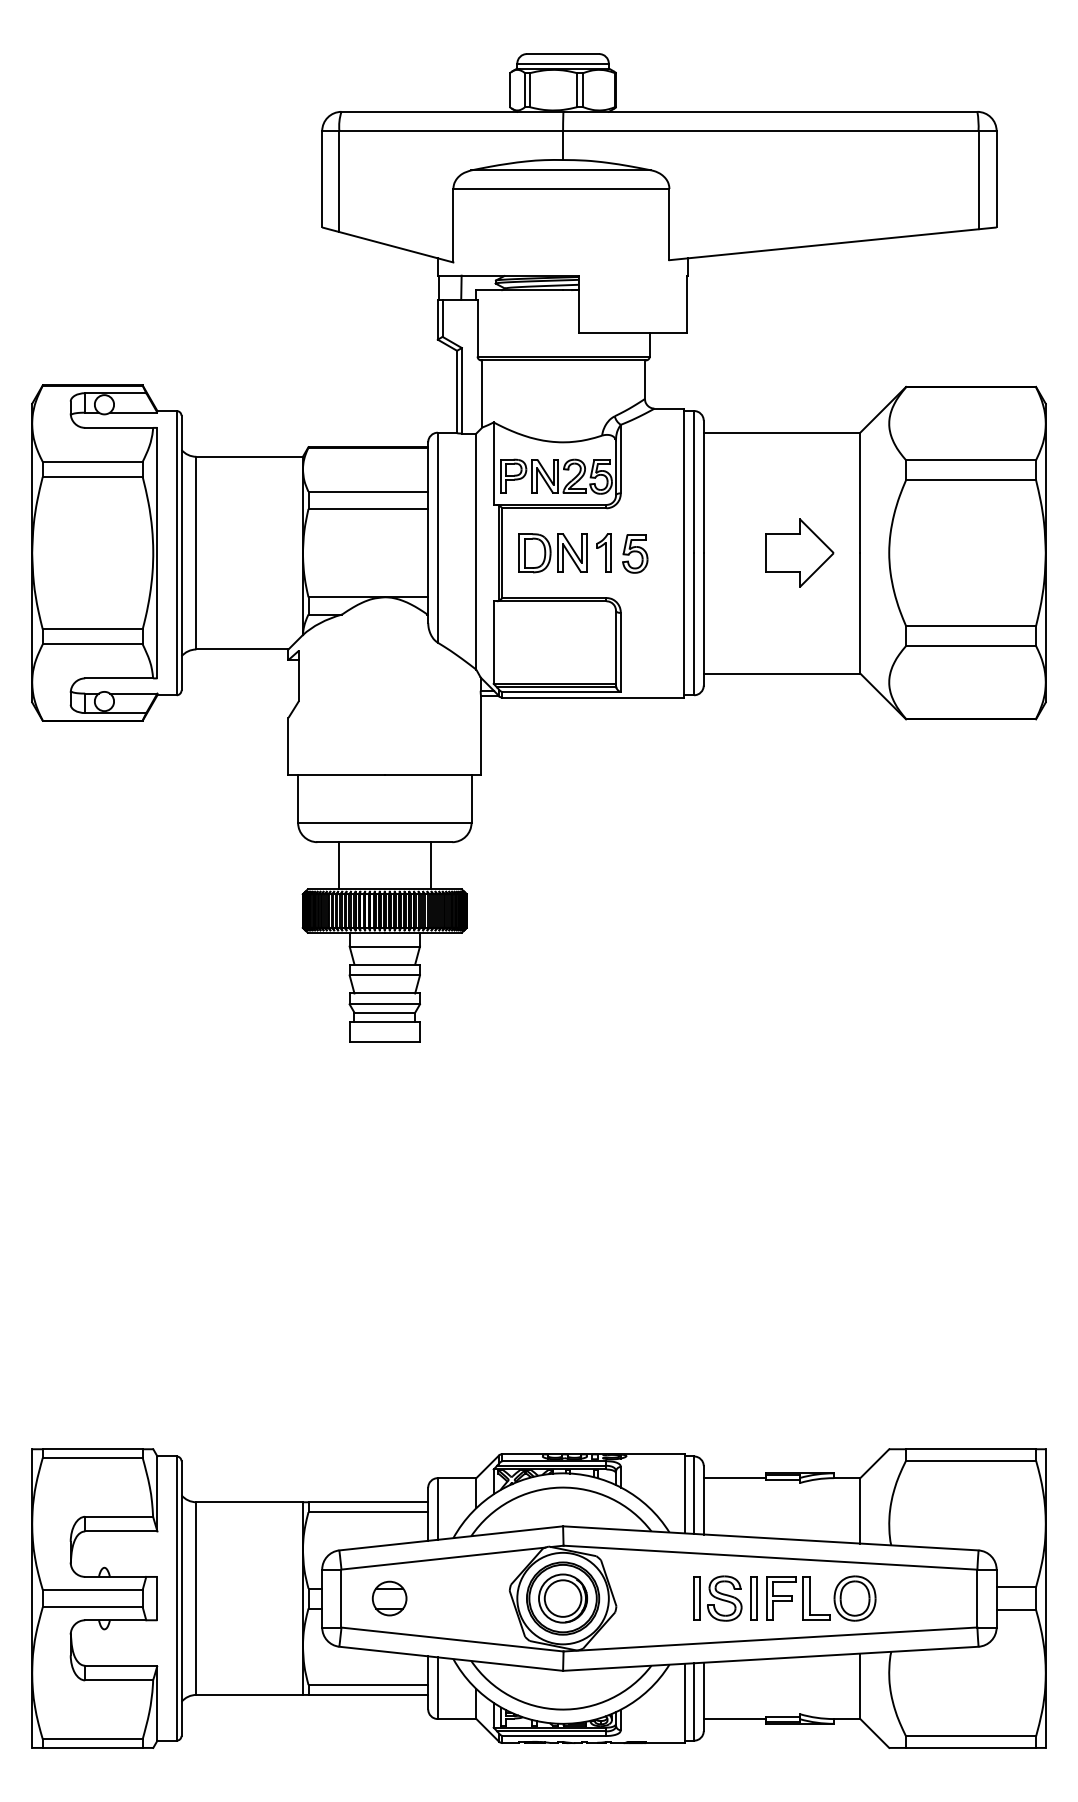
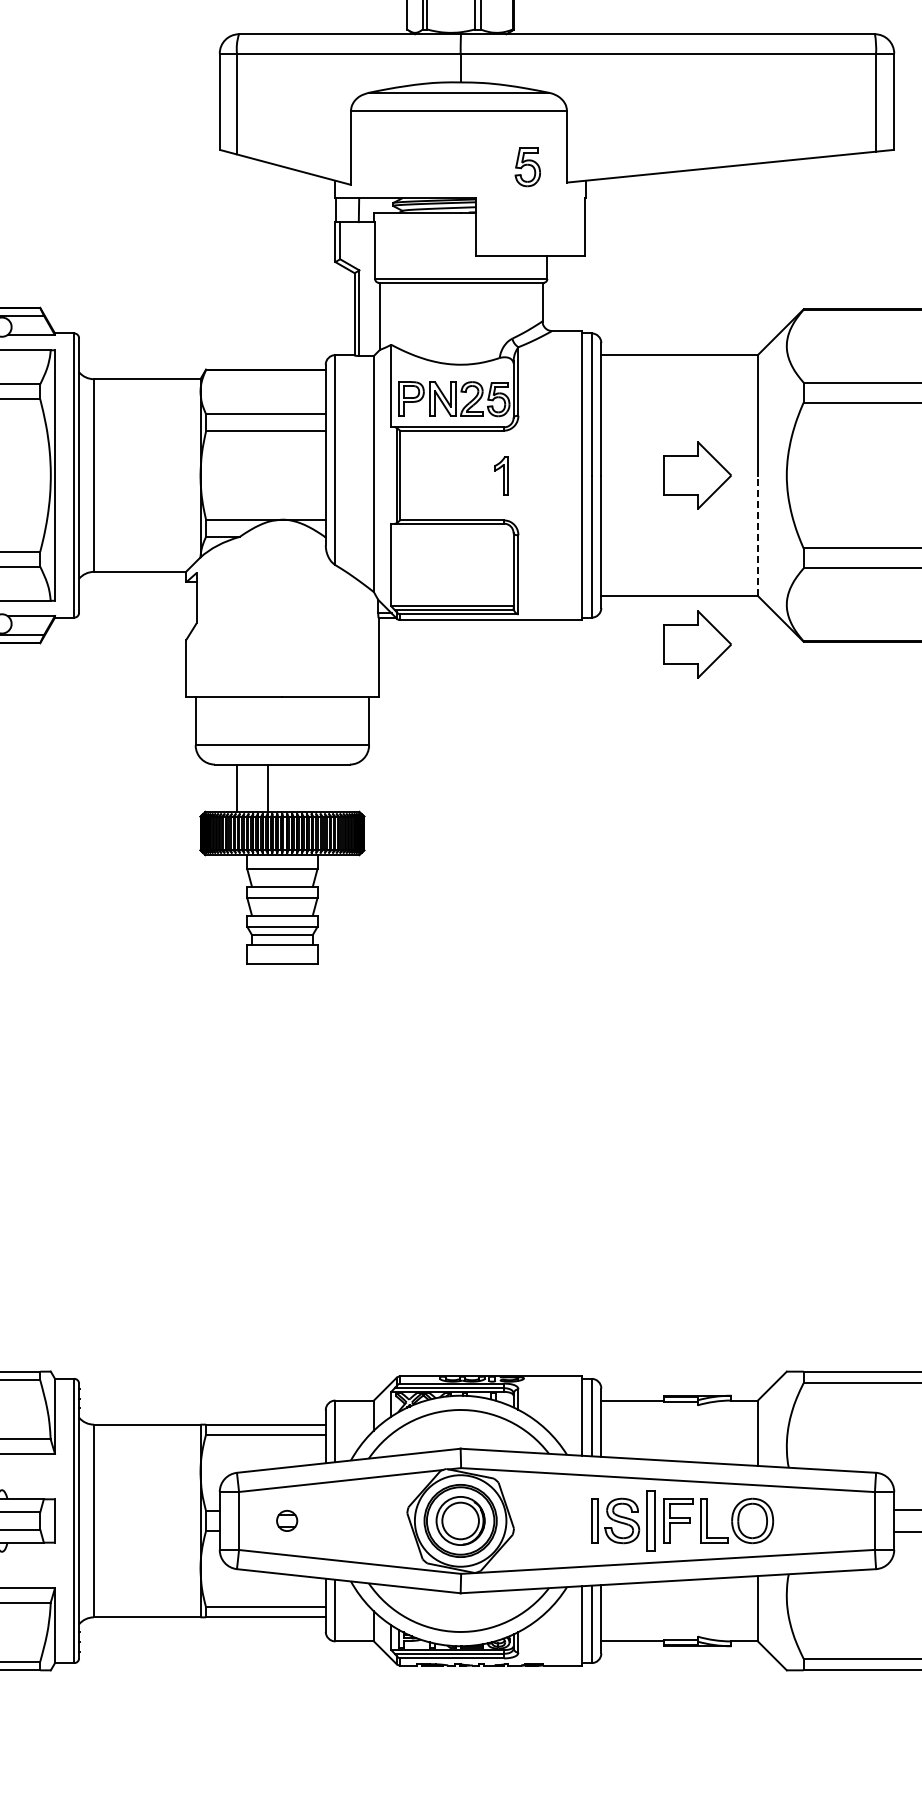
part: (552, 553) -> (450, 475), removed
part: (635, 553) -> (528, 166), moved
line: (860, 612) -> (758, 534), solid -> dashed
part: (799, 721) -> (697, 643), added
line: (430, 865) -> (268, 787), moved
part: (389, 1598) -> (287, 1520), size x0.6
part: (753, 1598) -> (651, 1520), size x1.4

